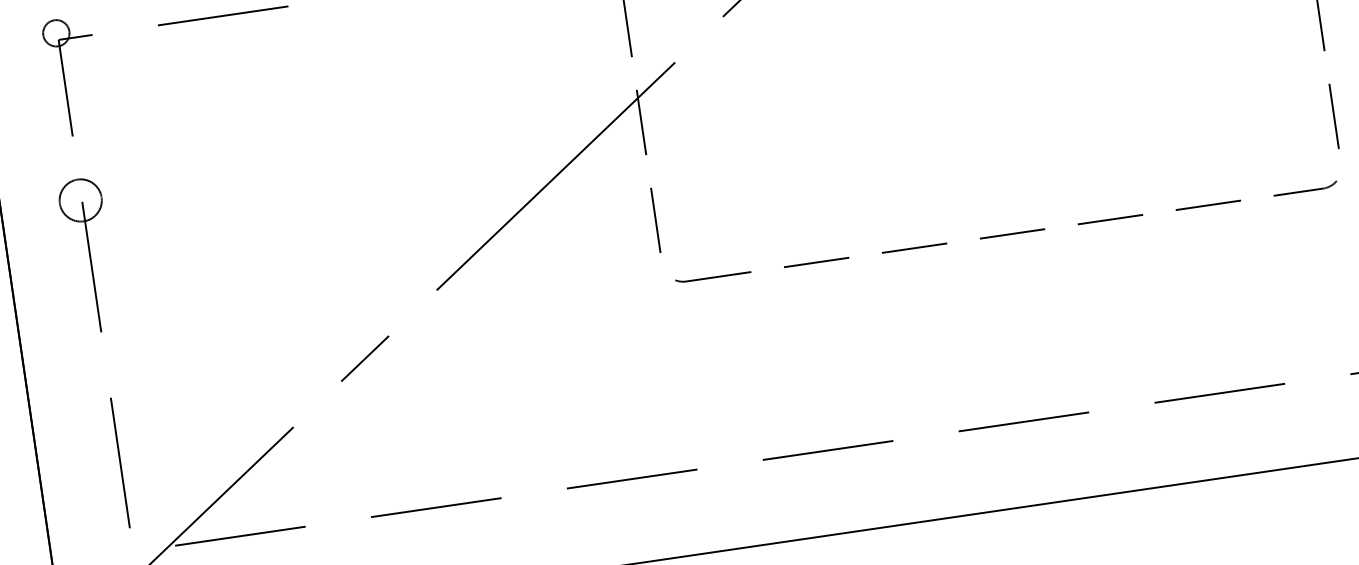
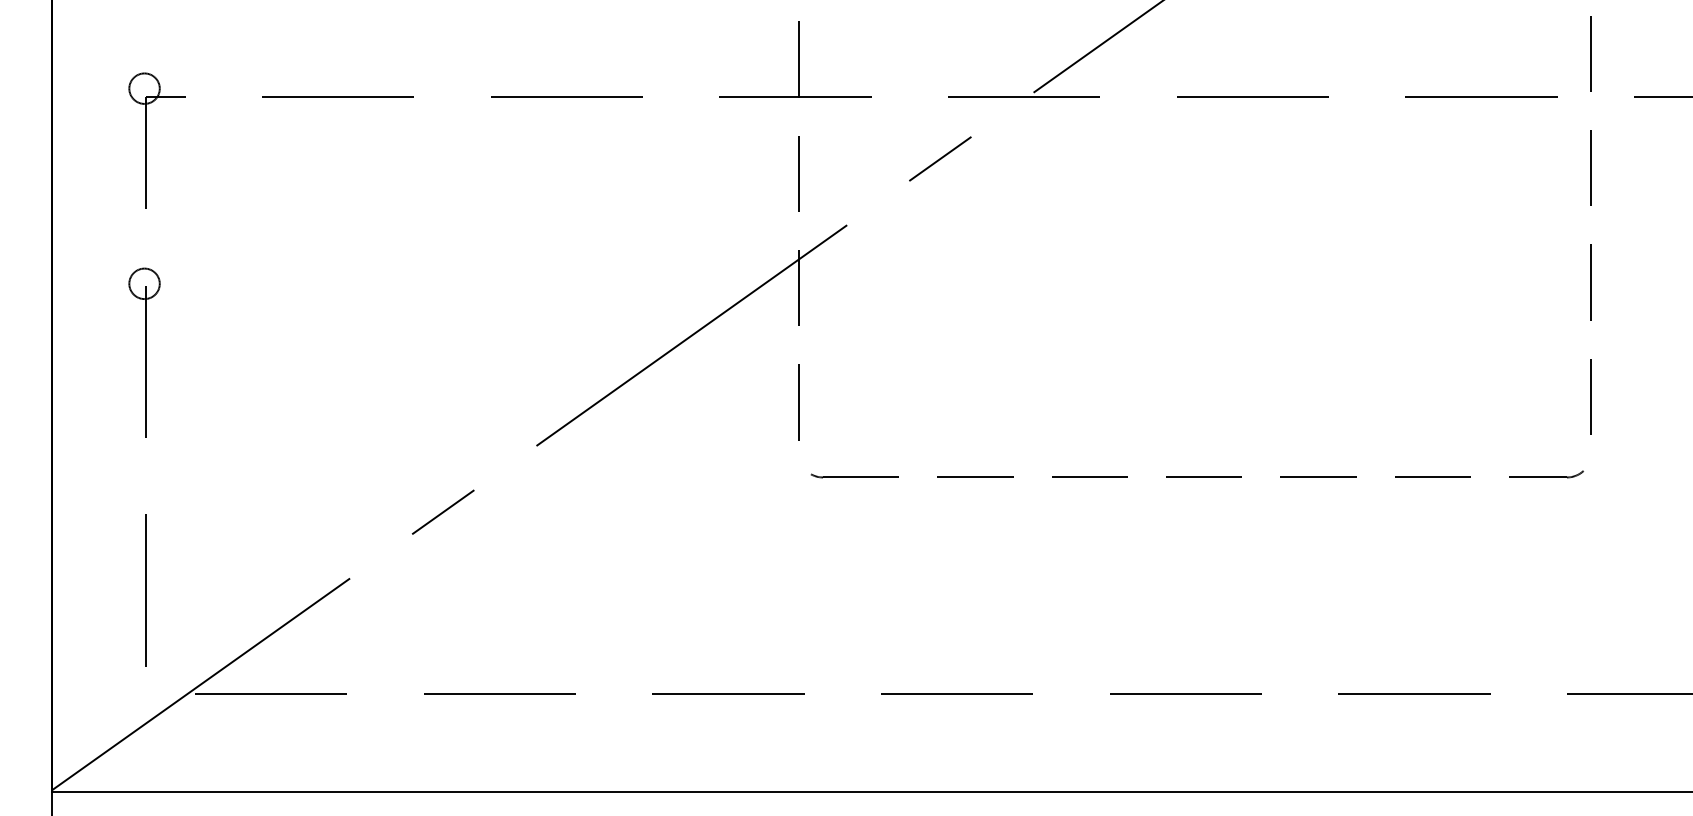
circle: (80, 200) -> (144, 283), size x0.62

